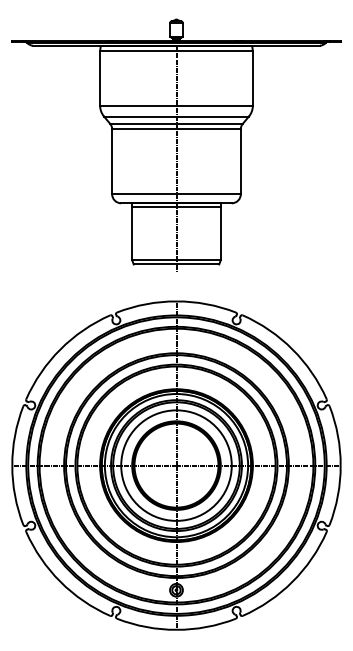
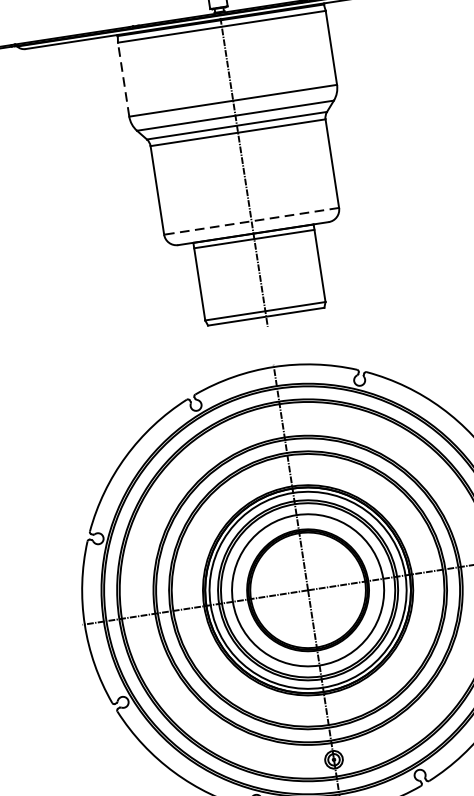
line: (100, 77) -> (123, 78), solid -> dashed
line: (176, 194) -> (251, 221), solid -> dashed

